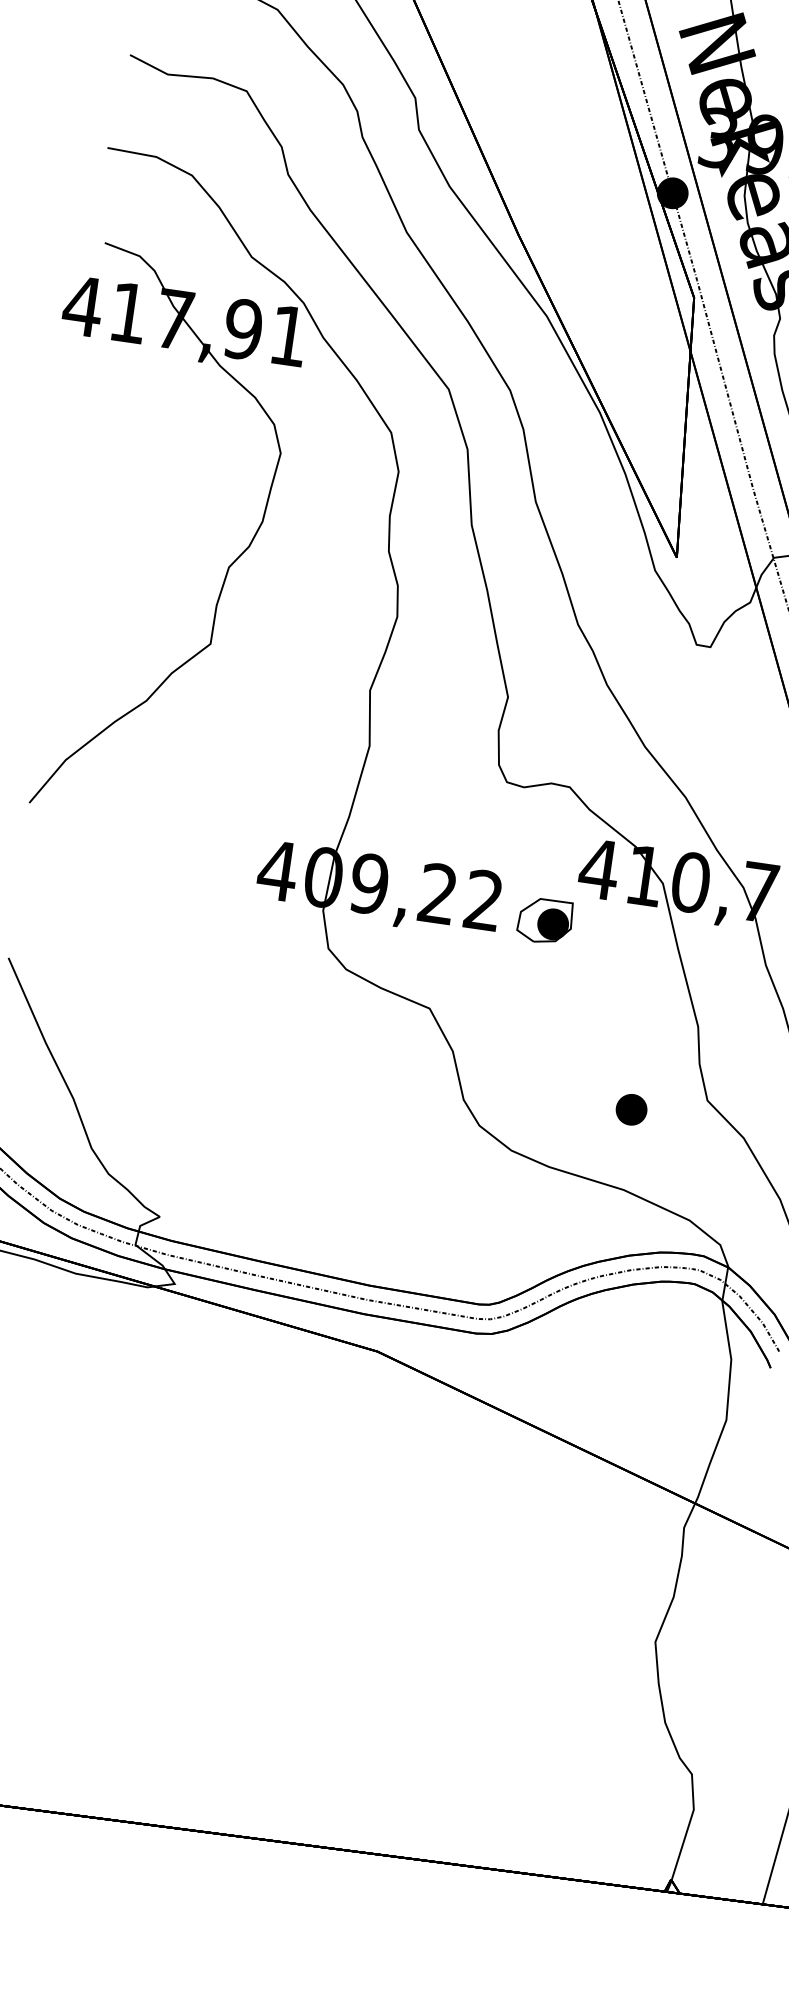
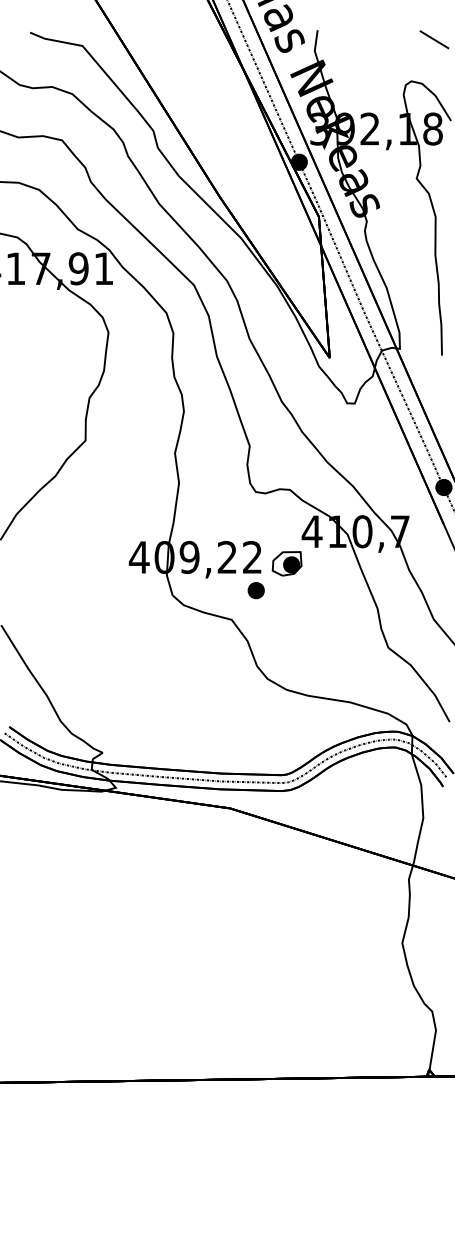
part: (630, 1109) -> (255, 590), moved

